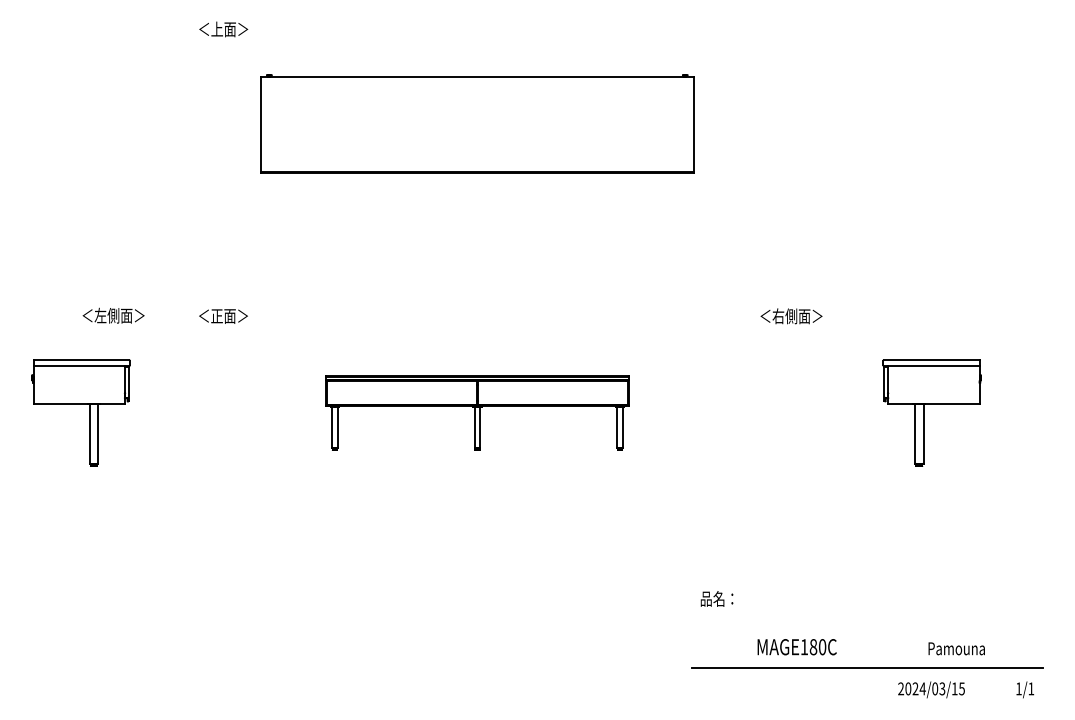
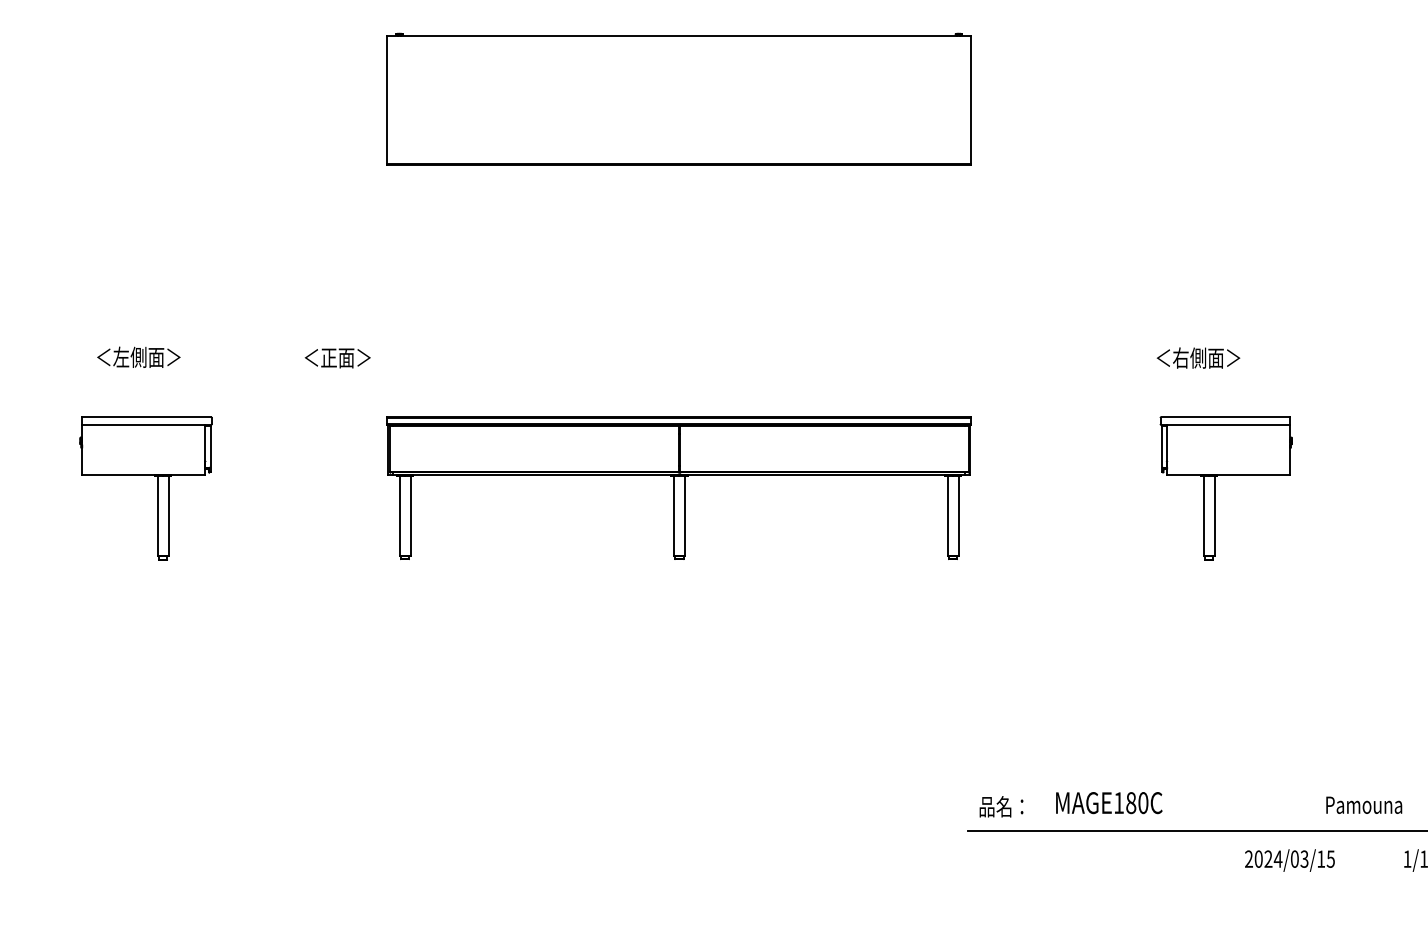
text: (113, 315) -> (138, 357), moved
text: (791, 316) -> (1198, 358), moved
part: (477, 412) -> (679, 487), size x1.43
part: (924, 412) -> (1215, 487), moved
text: (716, 598) -> (1000, 806), moved
text: (956, 648) -> (1363, 804), moved

